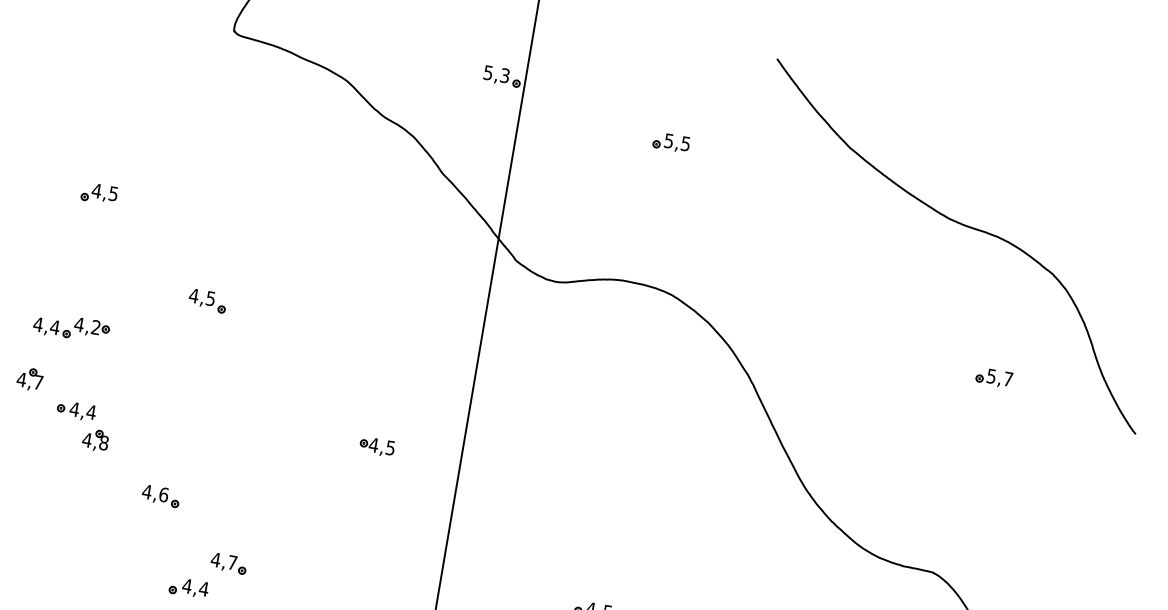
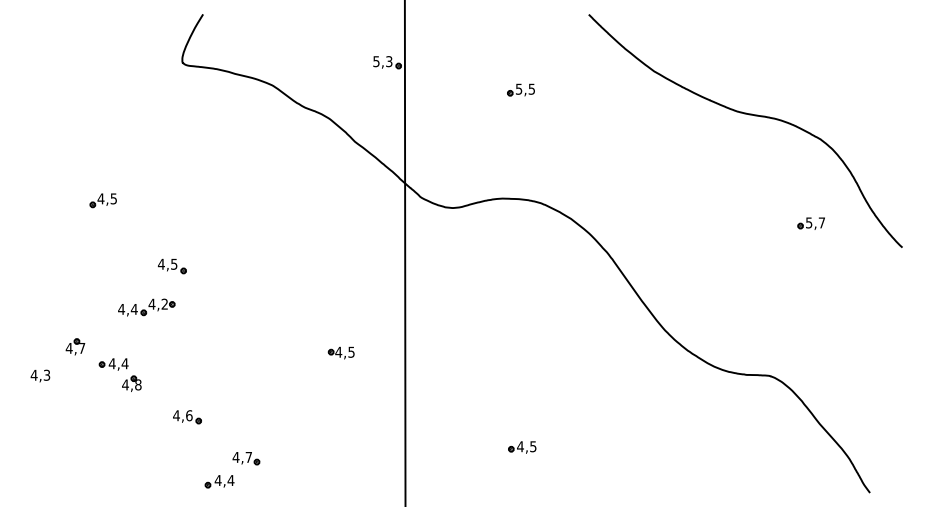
part: (206, 300) -> (171, 266), moved
part: (71, 327) -> (146, 307), moved
part: (993, 377) -> (810, 223), moved

